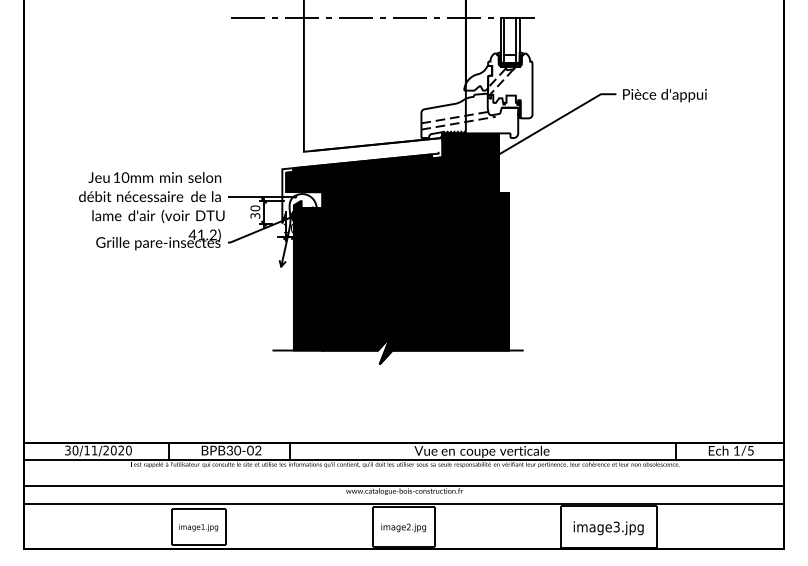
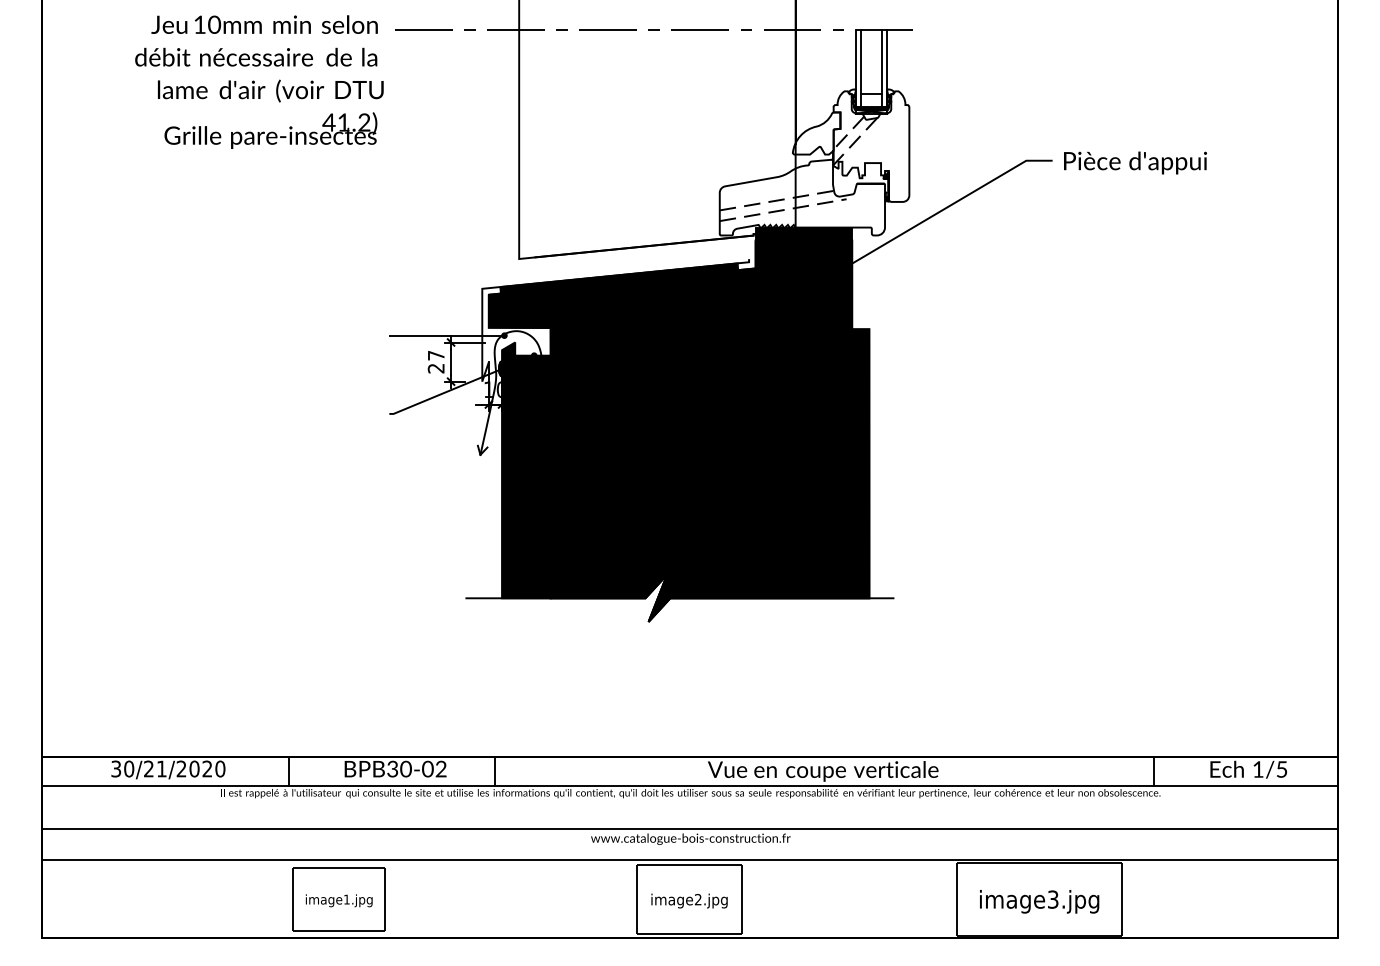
text: (151, 211) -> (258, 82), moved
text: (255, 211) -> (436, 360), 30 -> 27
text: (86, 450) -> (147, 768), 30/11/2020 -> 30/21/2020

